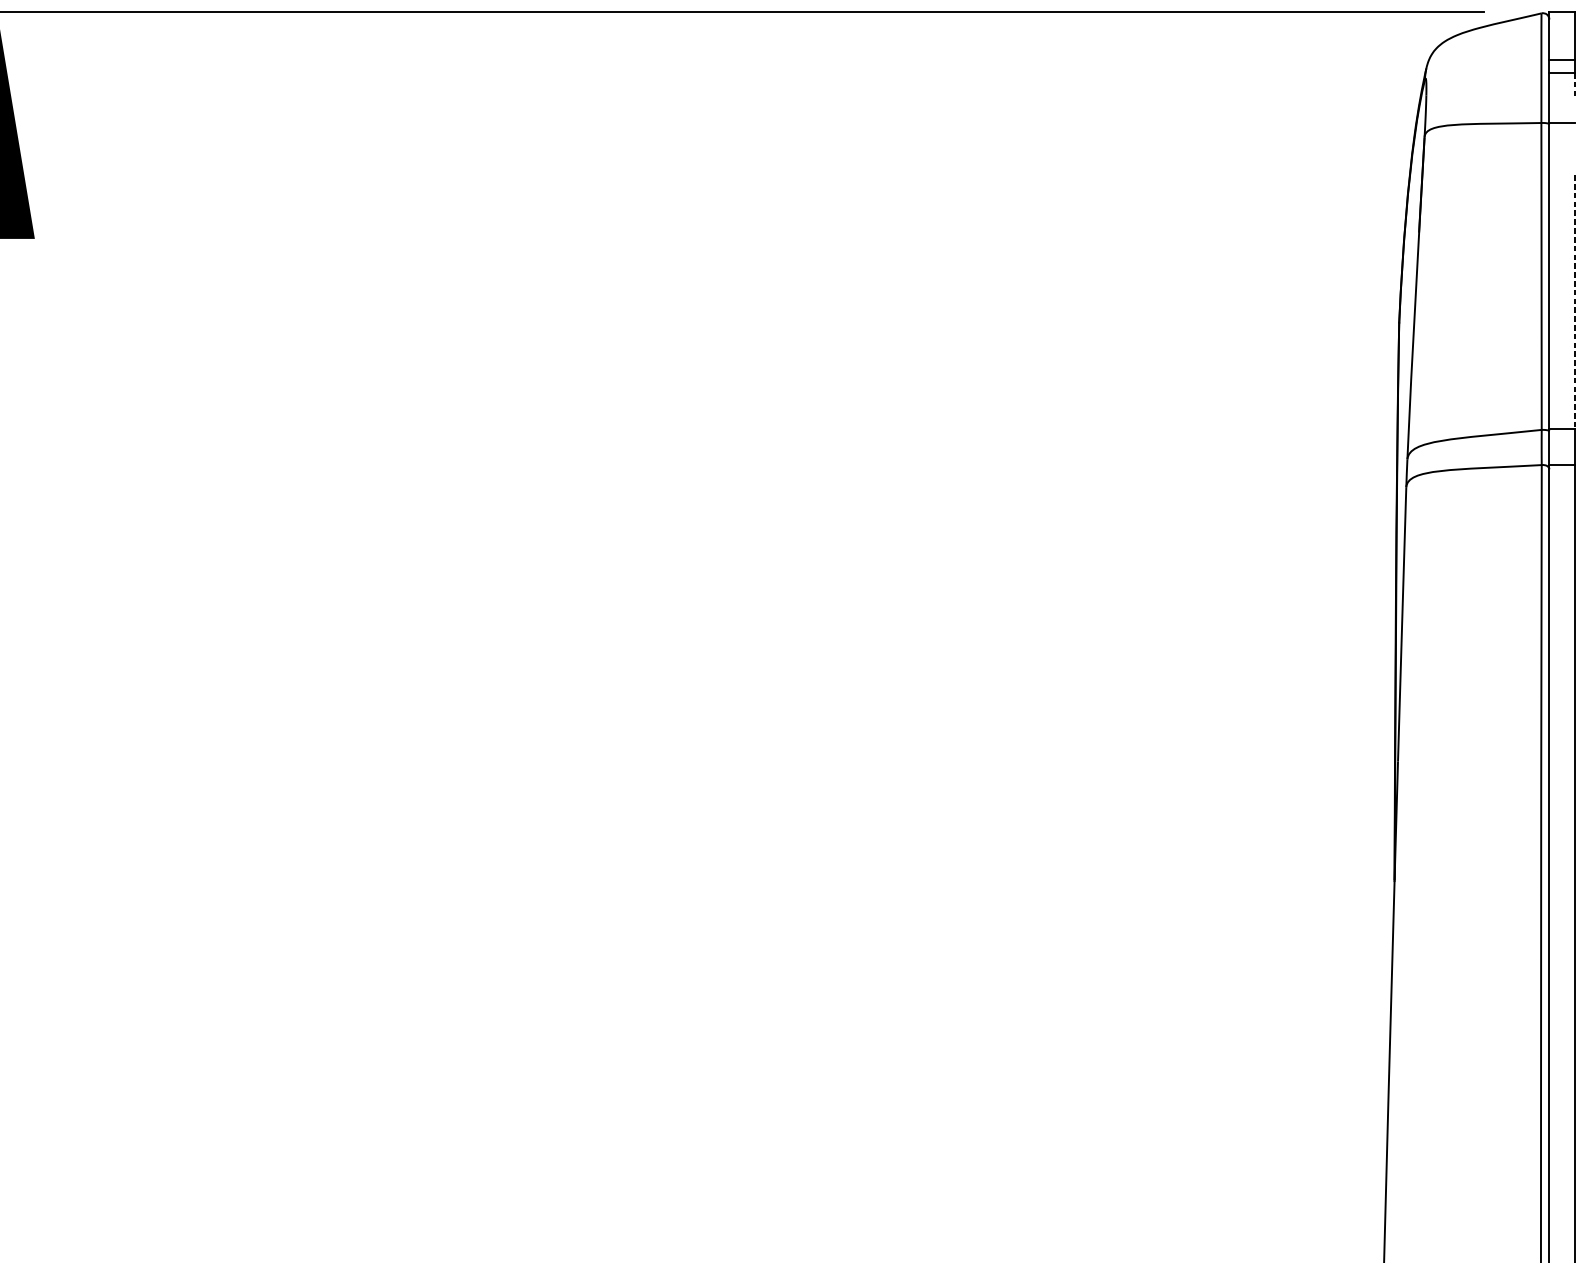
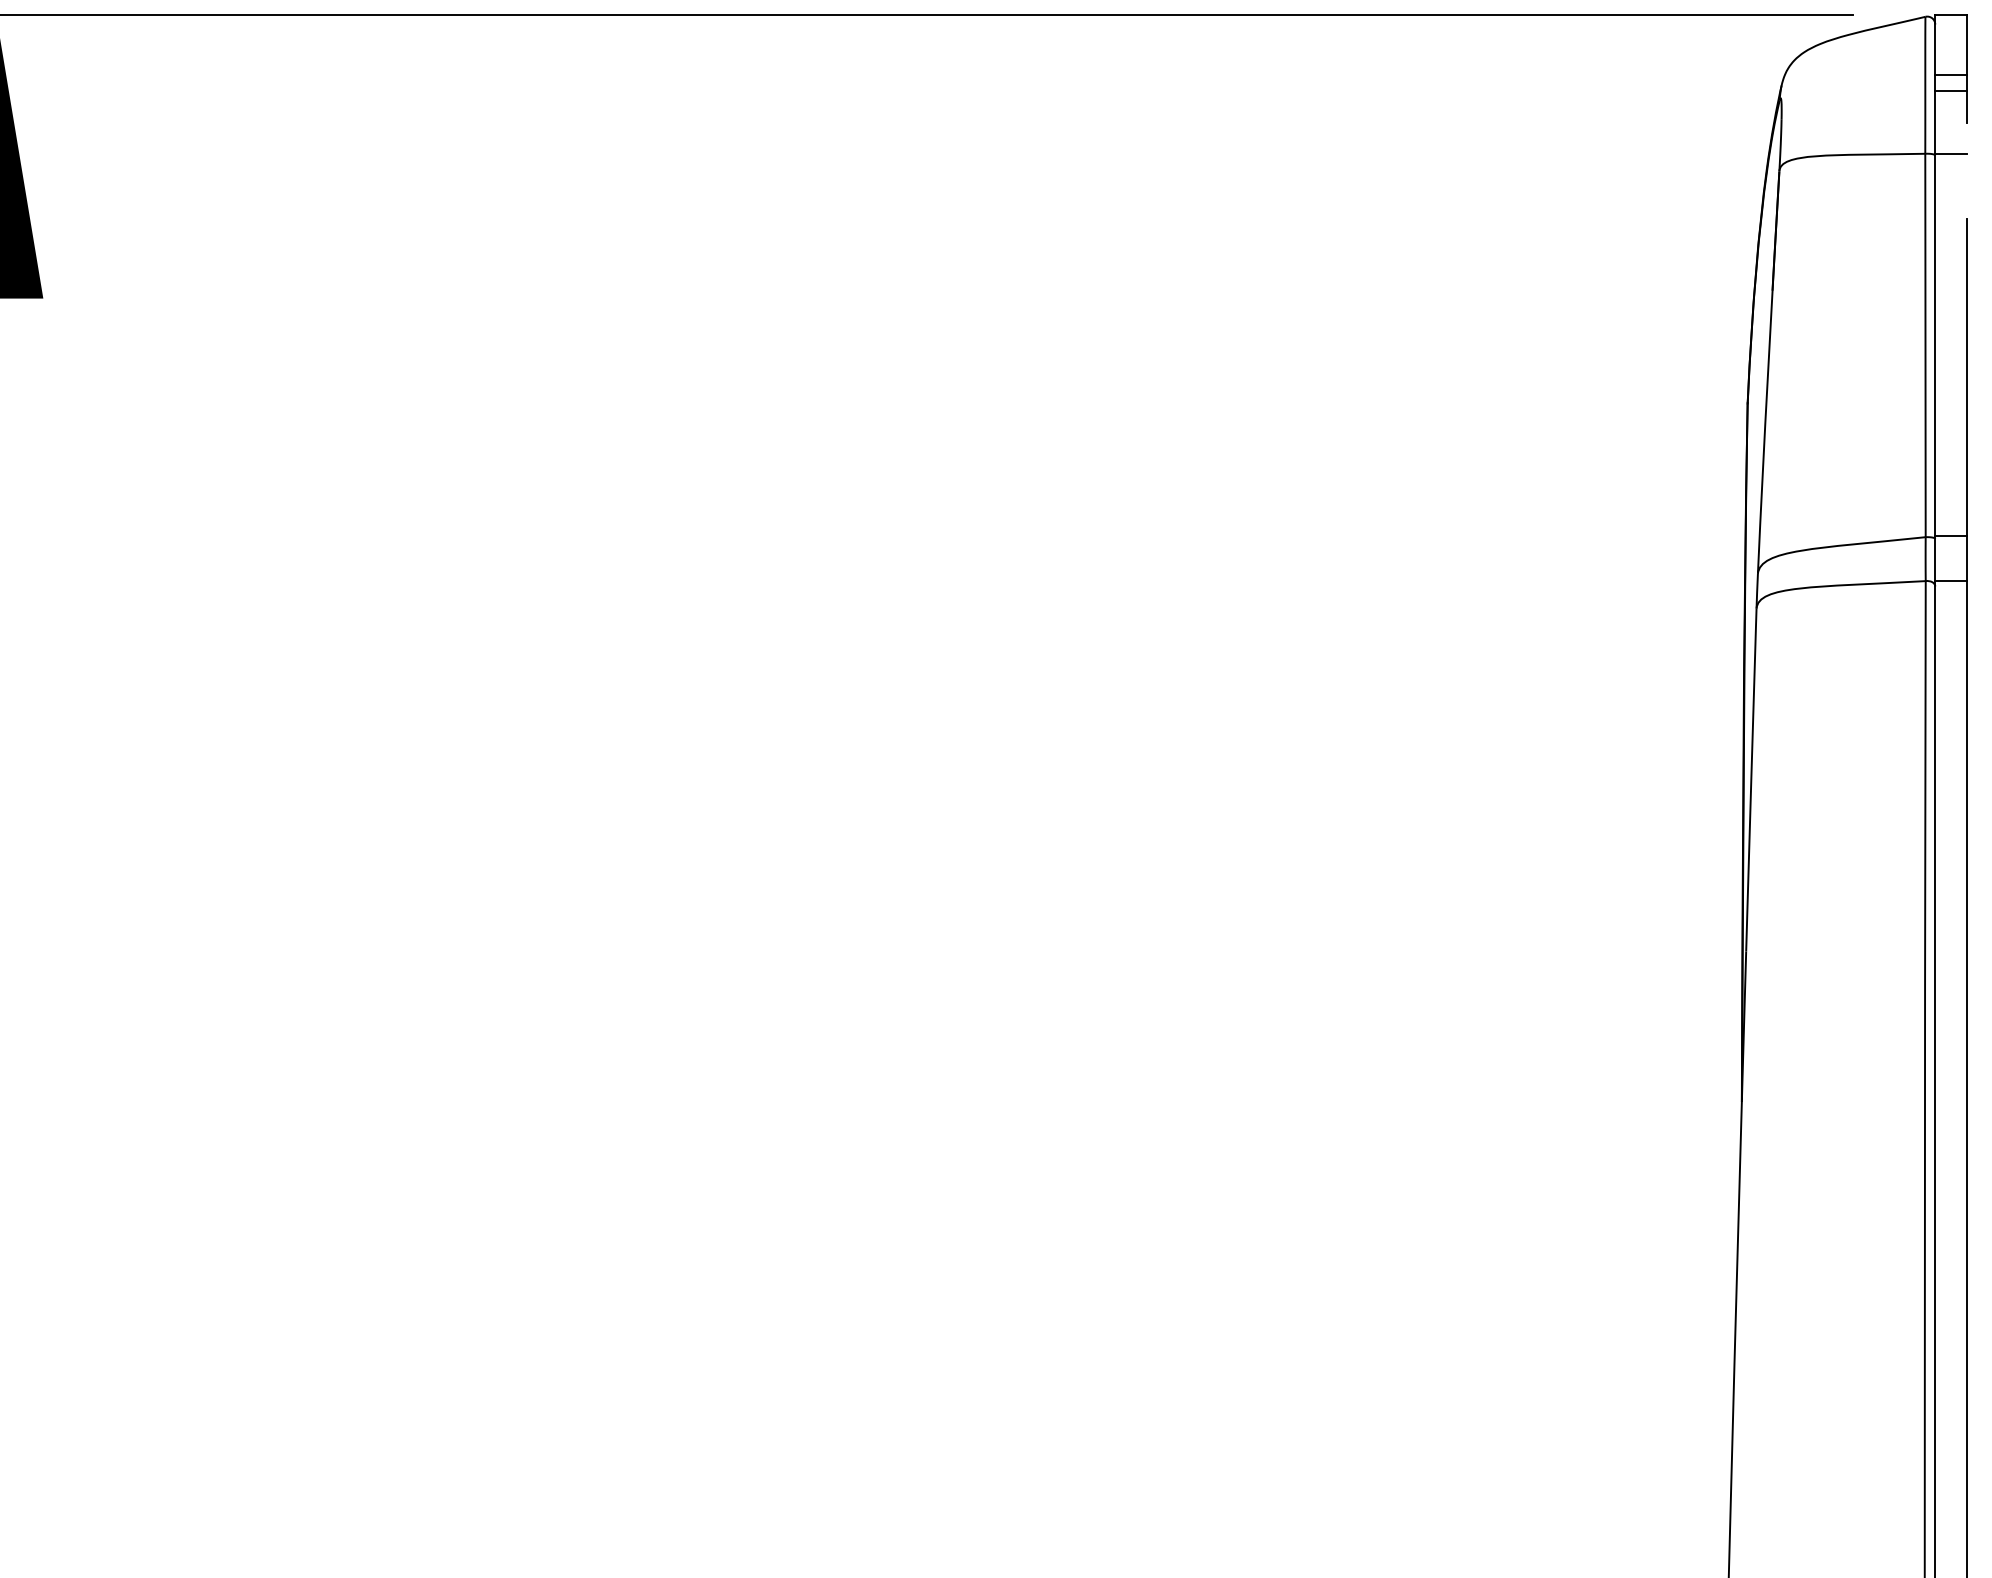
line: (1575, 85) -> (1967, 107), dashed -> solid
line: (1575, 302) -> (1967, 377), dashed -> solid

